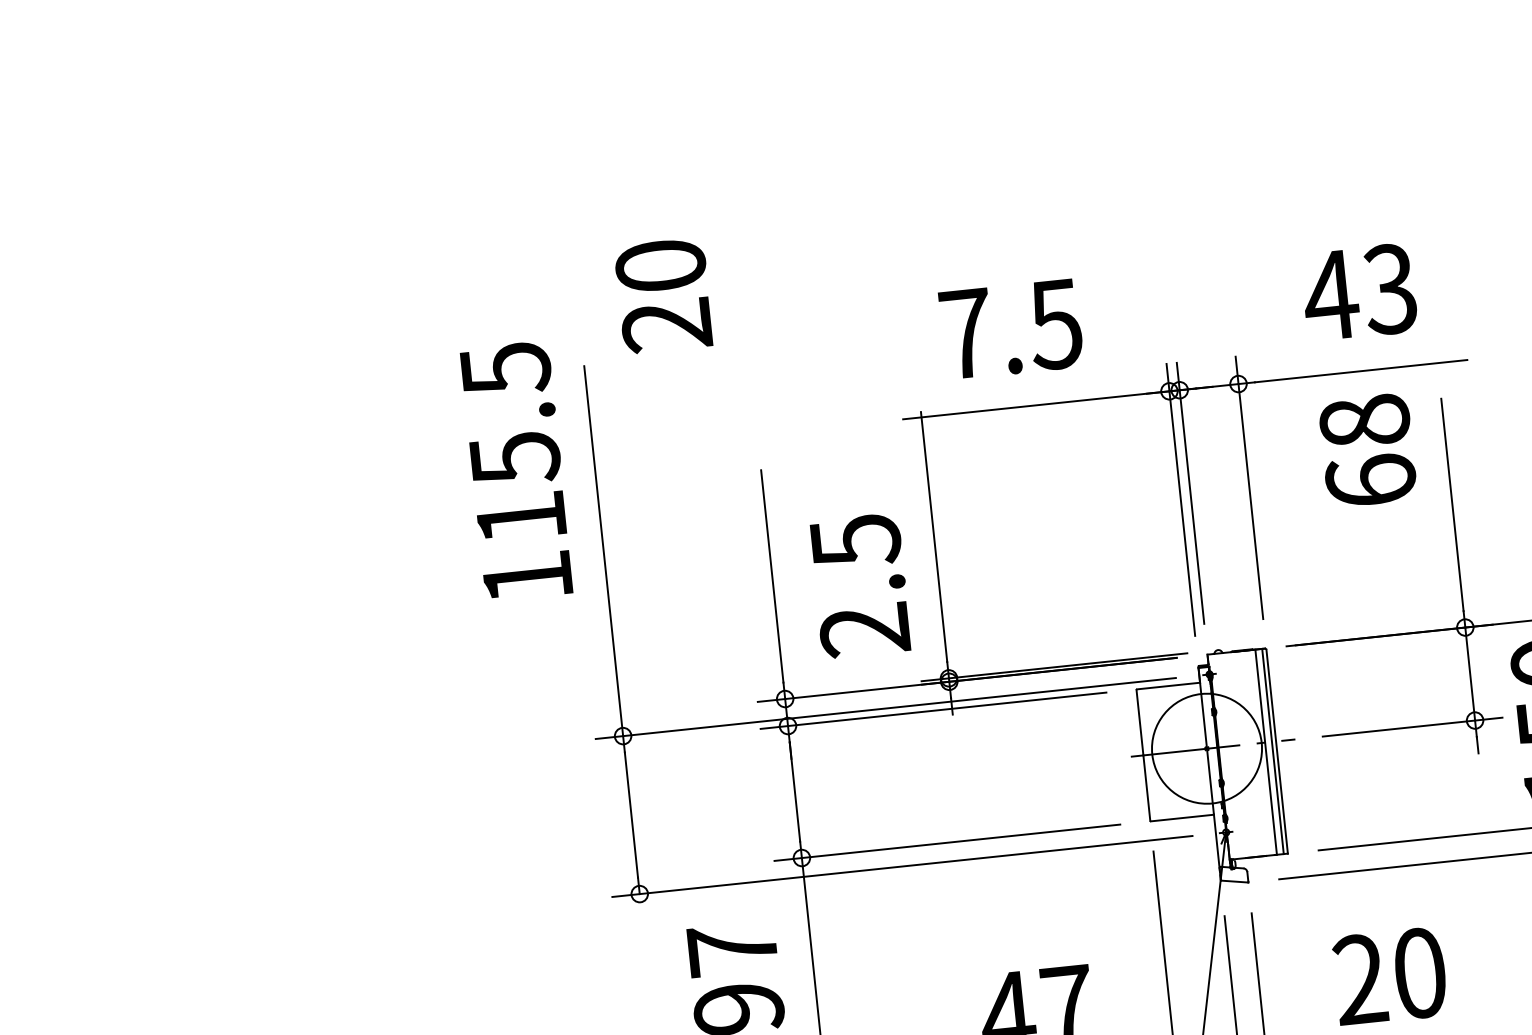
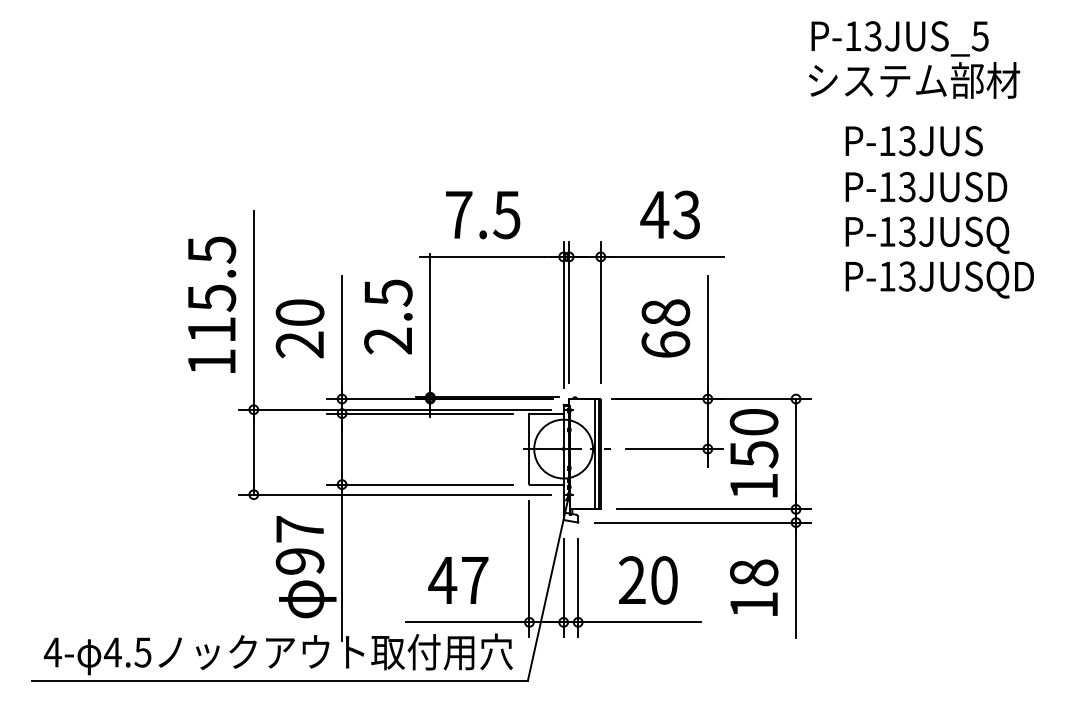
text: (662, 295) -> (299, 328), moved
text: (1367, 450) -> (665, 328), moved
text: (517, 470) -> (212, 304), moved
text: (860, 584) -> (388, 316), moved

